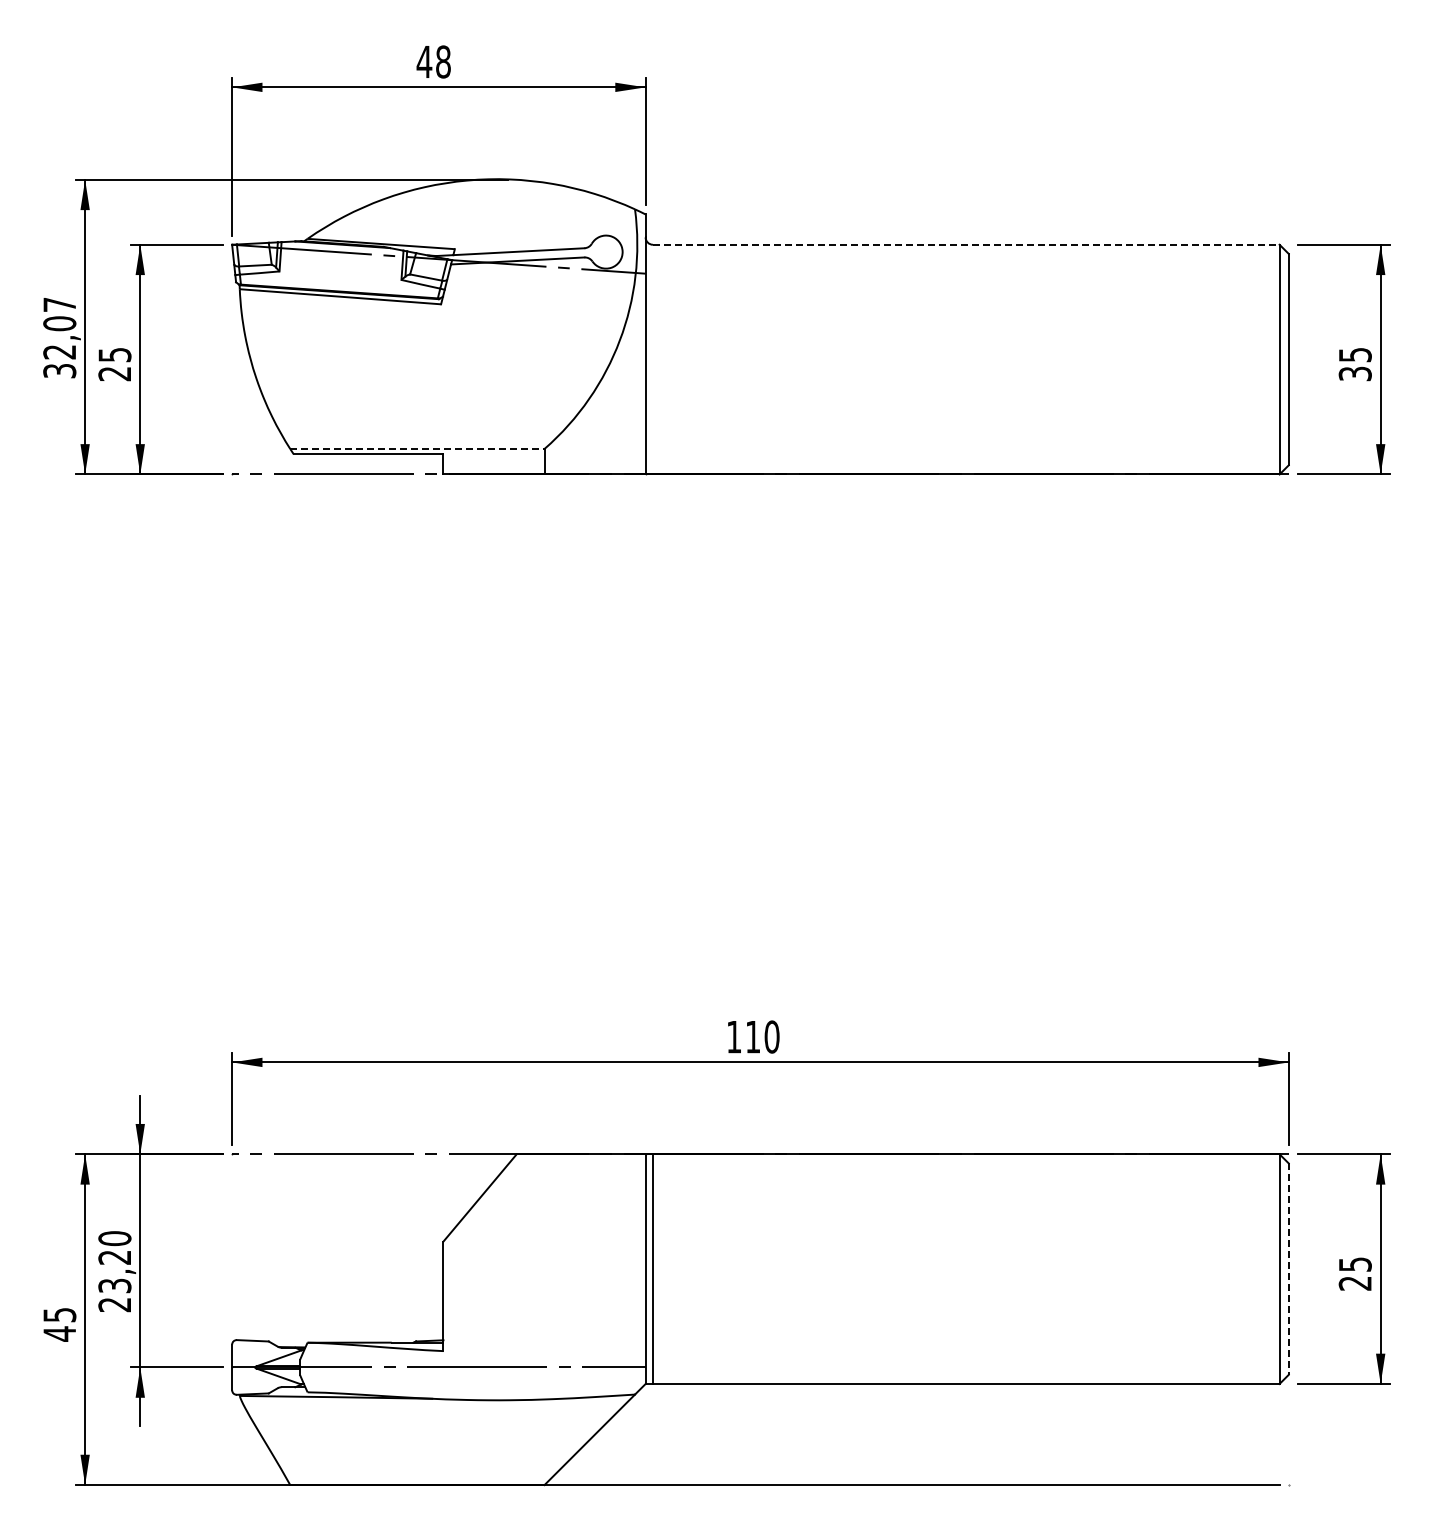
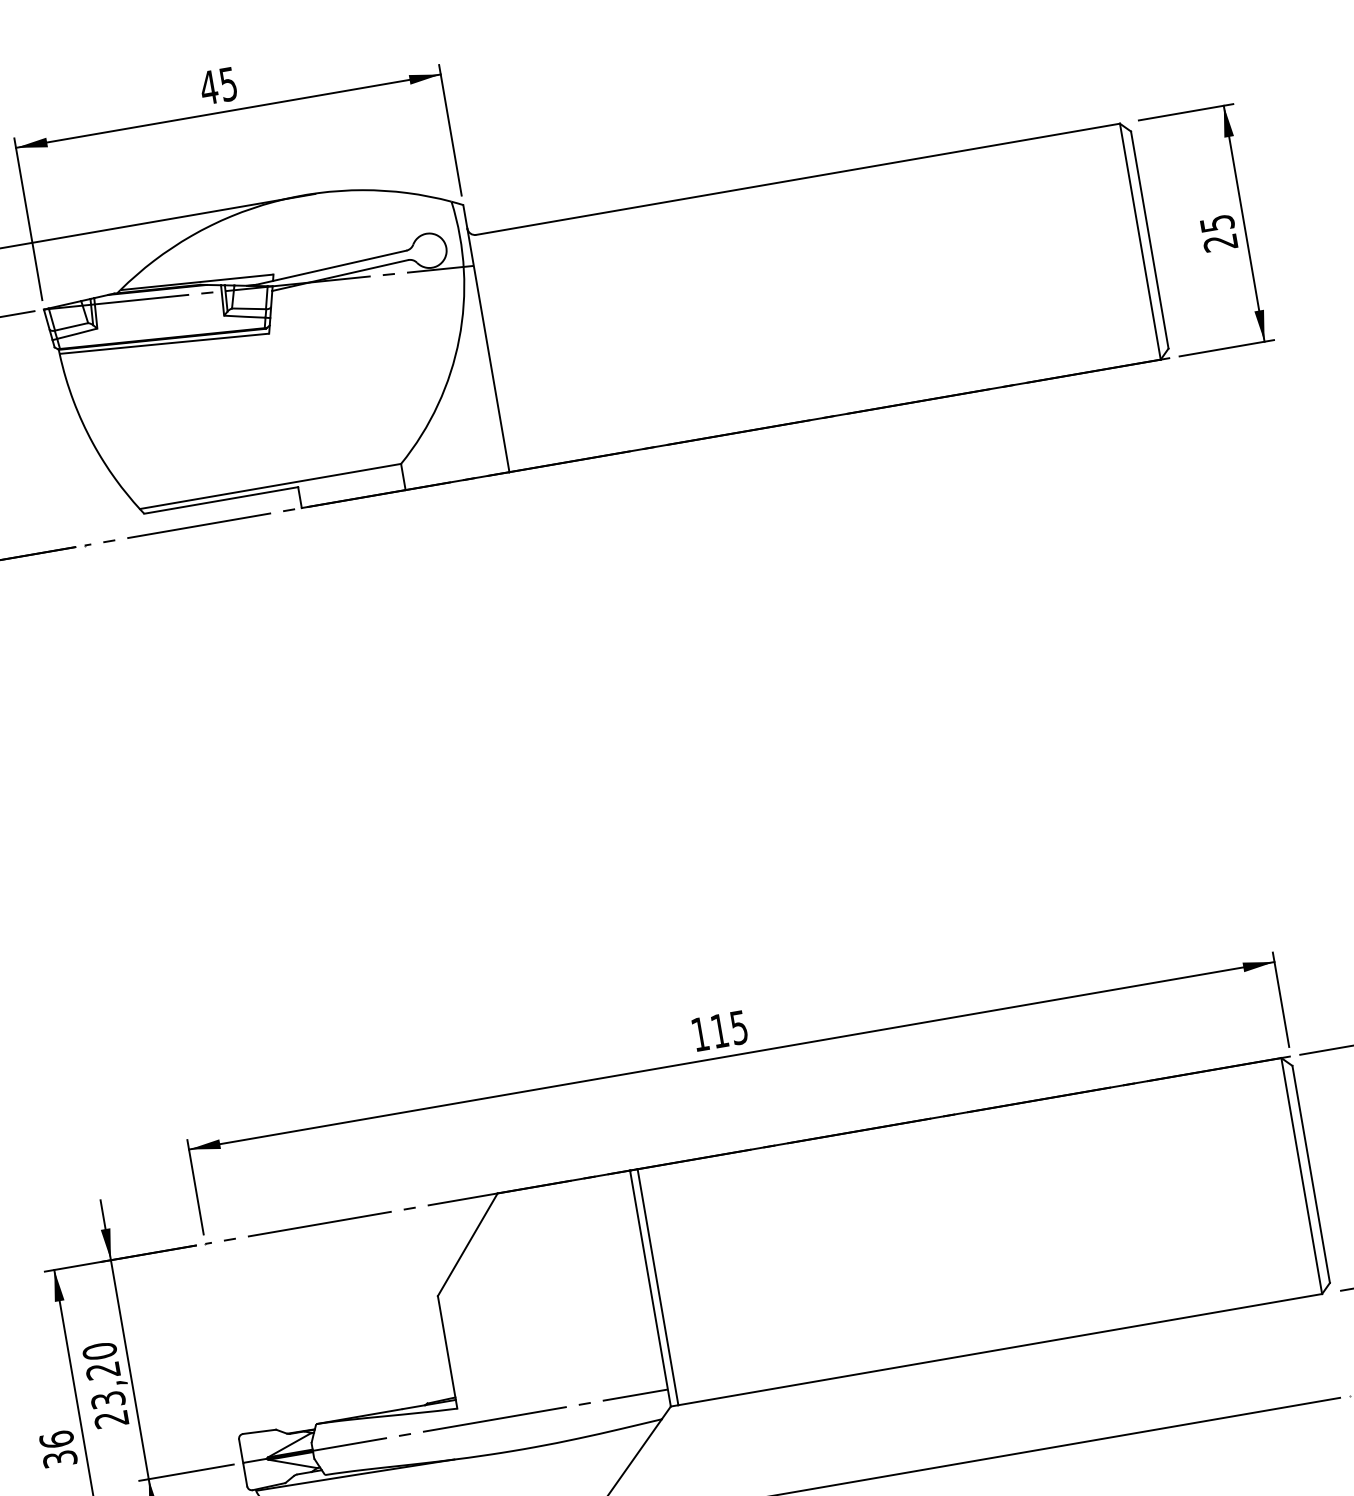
text: (443, 61) -> (228, 83), 48 -> 45
line: (966, 244) -> (798, 178), dashed -> solid
text: (1355, 373) -> (1220, 242), 35 -> 25
line: (417, 448) -> (270, 485), dashed -> solid
text: (771, 1036) -> (738, 1027), 110 -> 115
line: (1288, 1269) -> (1310, 1174), dashed -> solid
text: (59, 1324) -> (58, 1449), 45 -> 36

